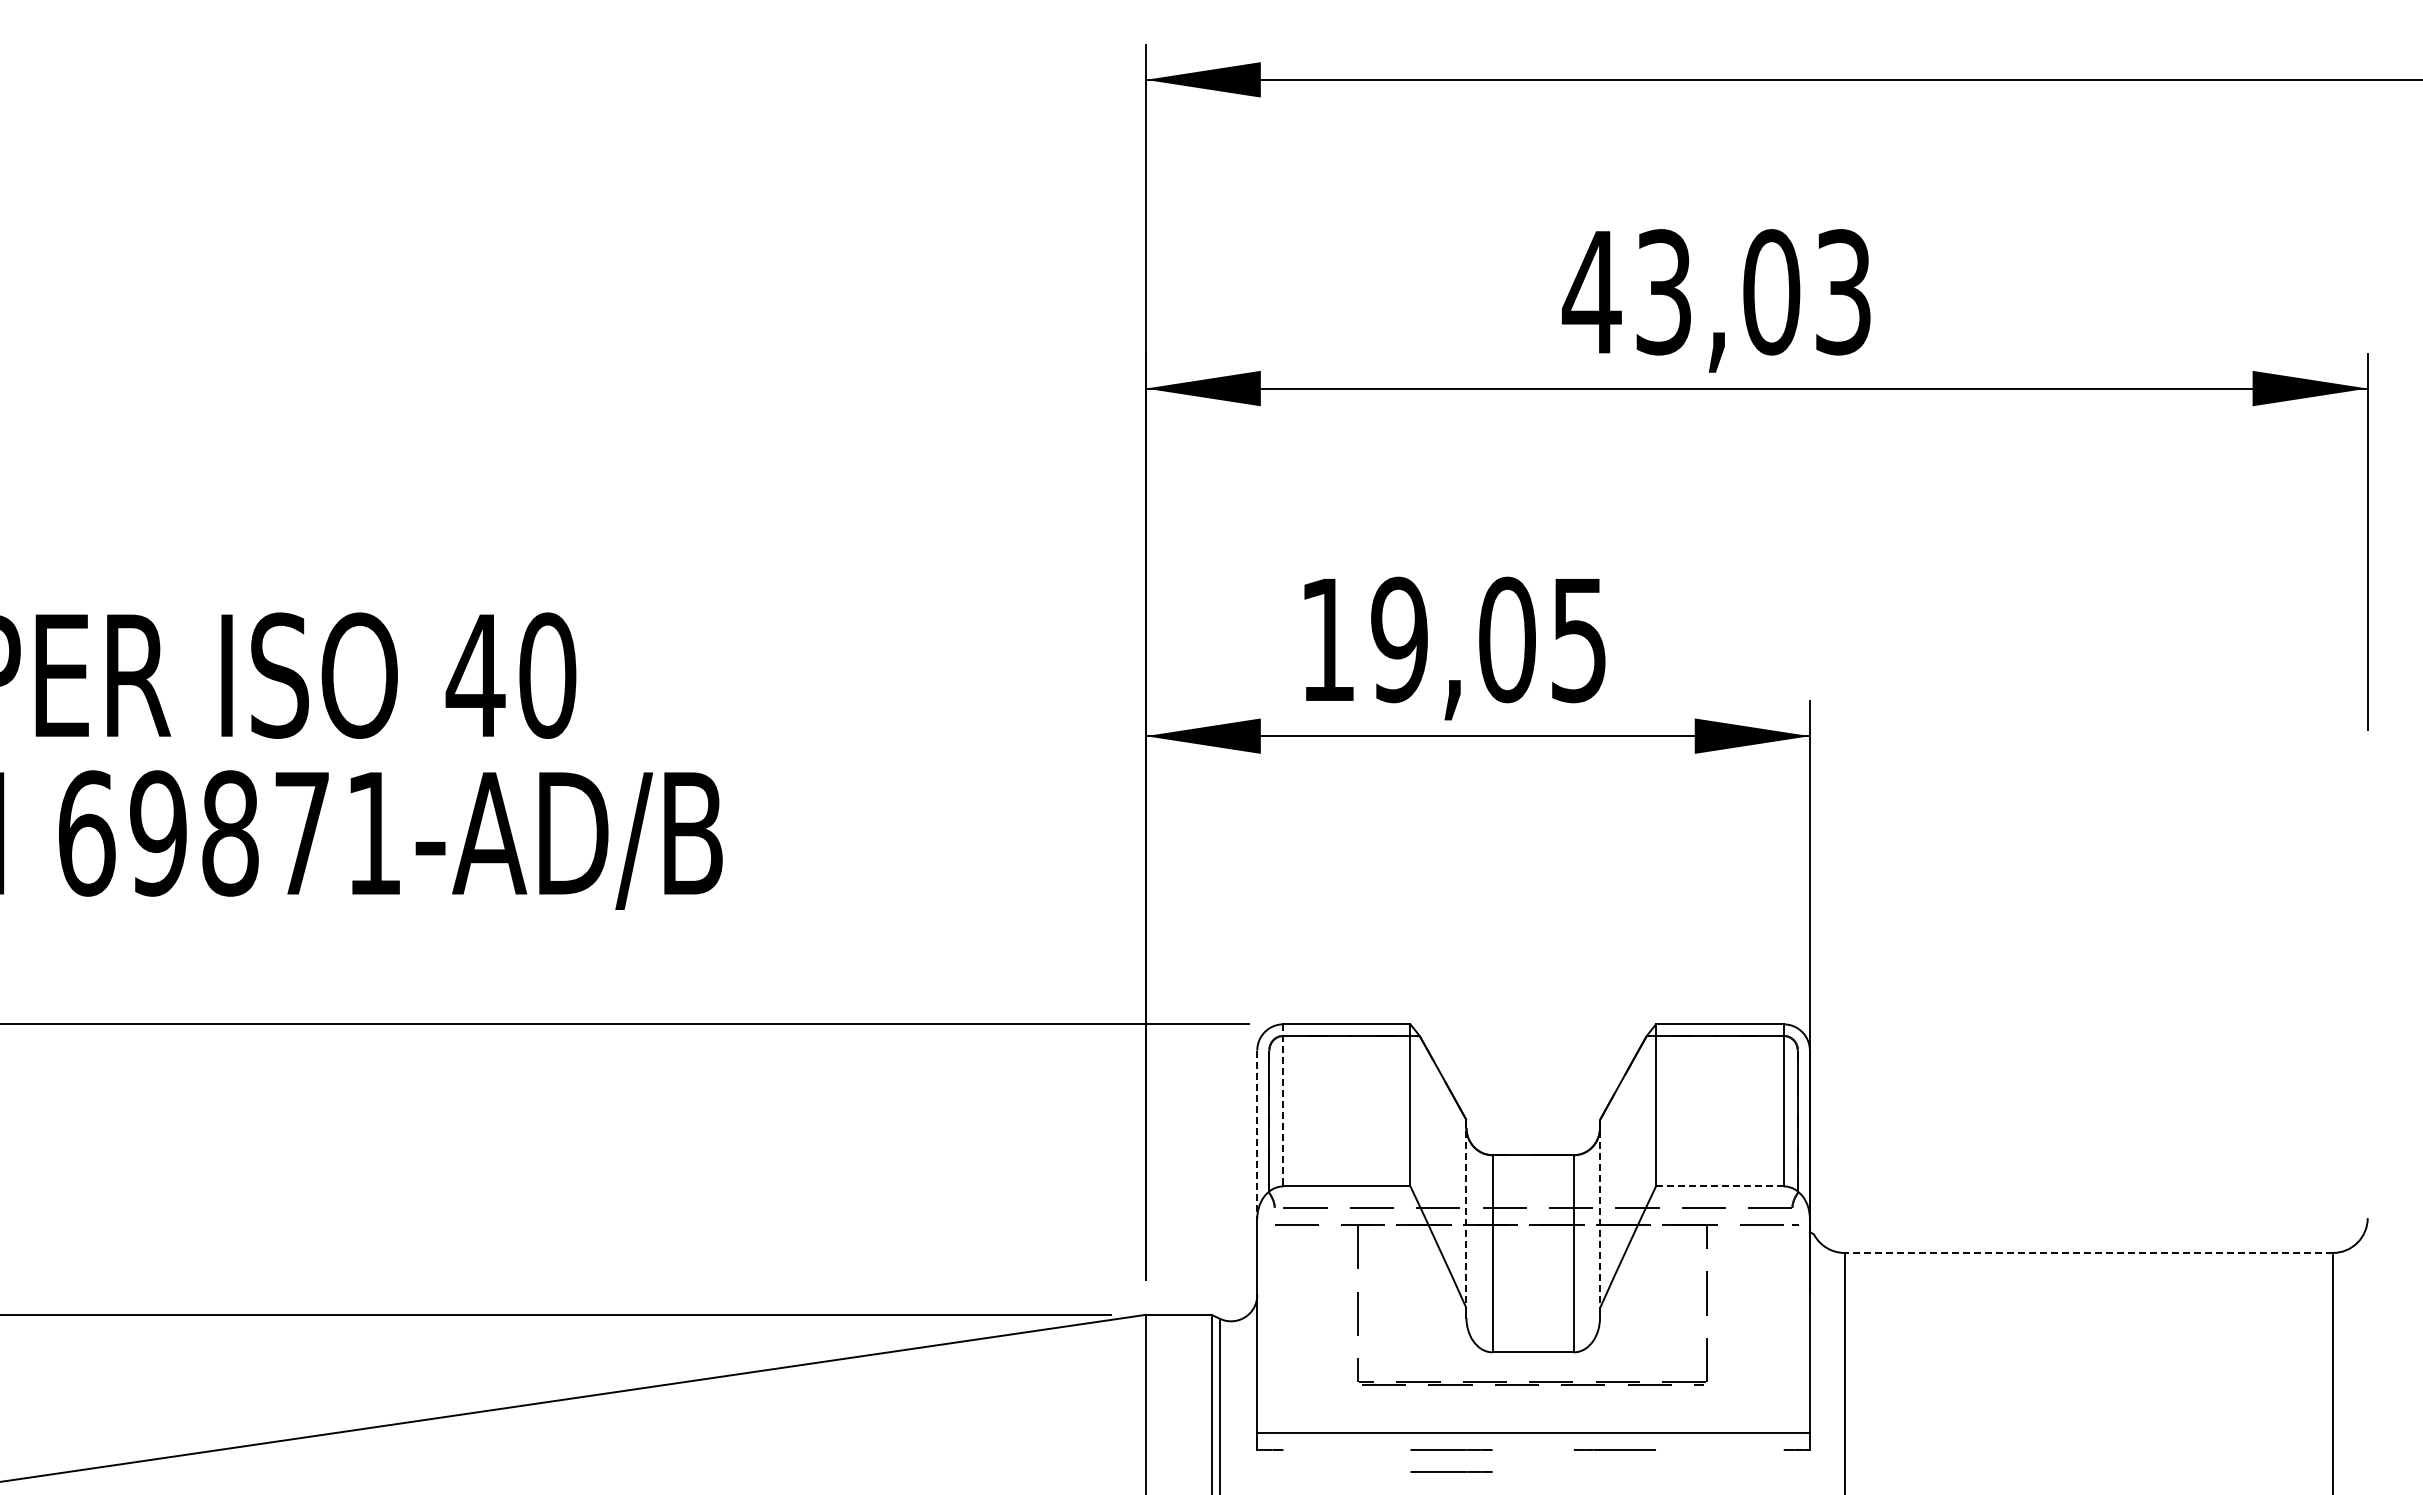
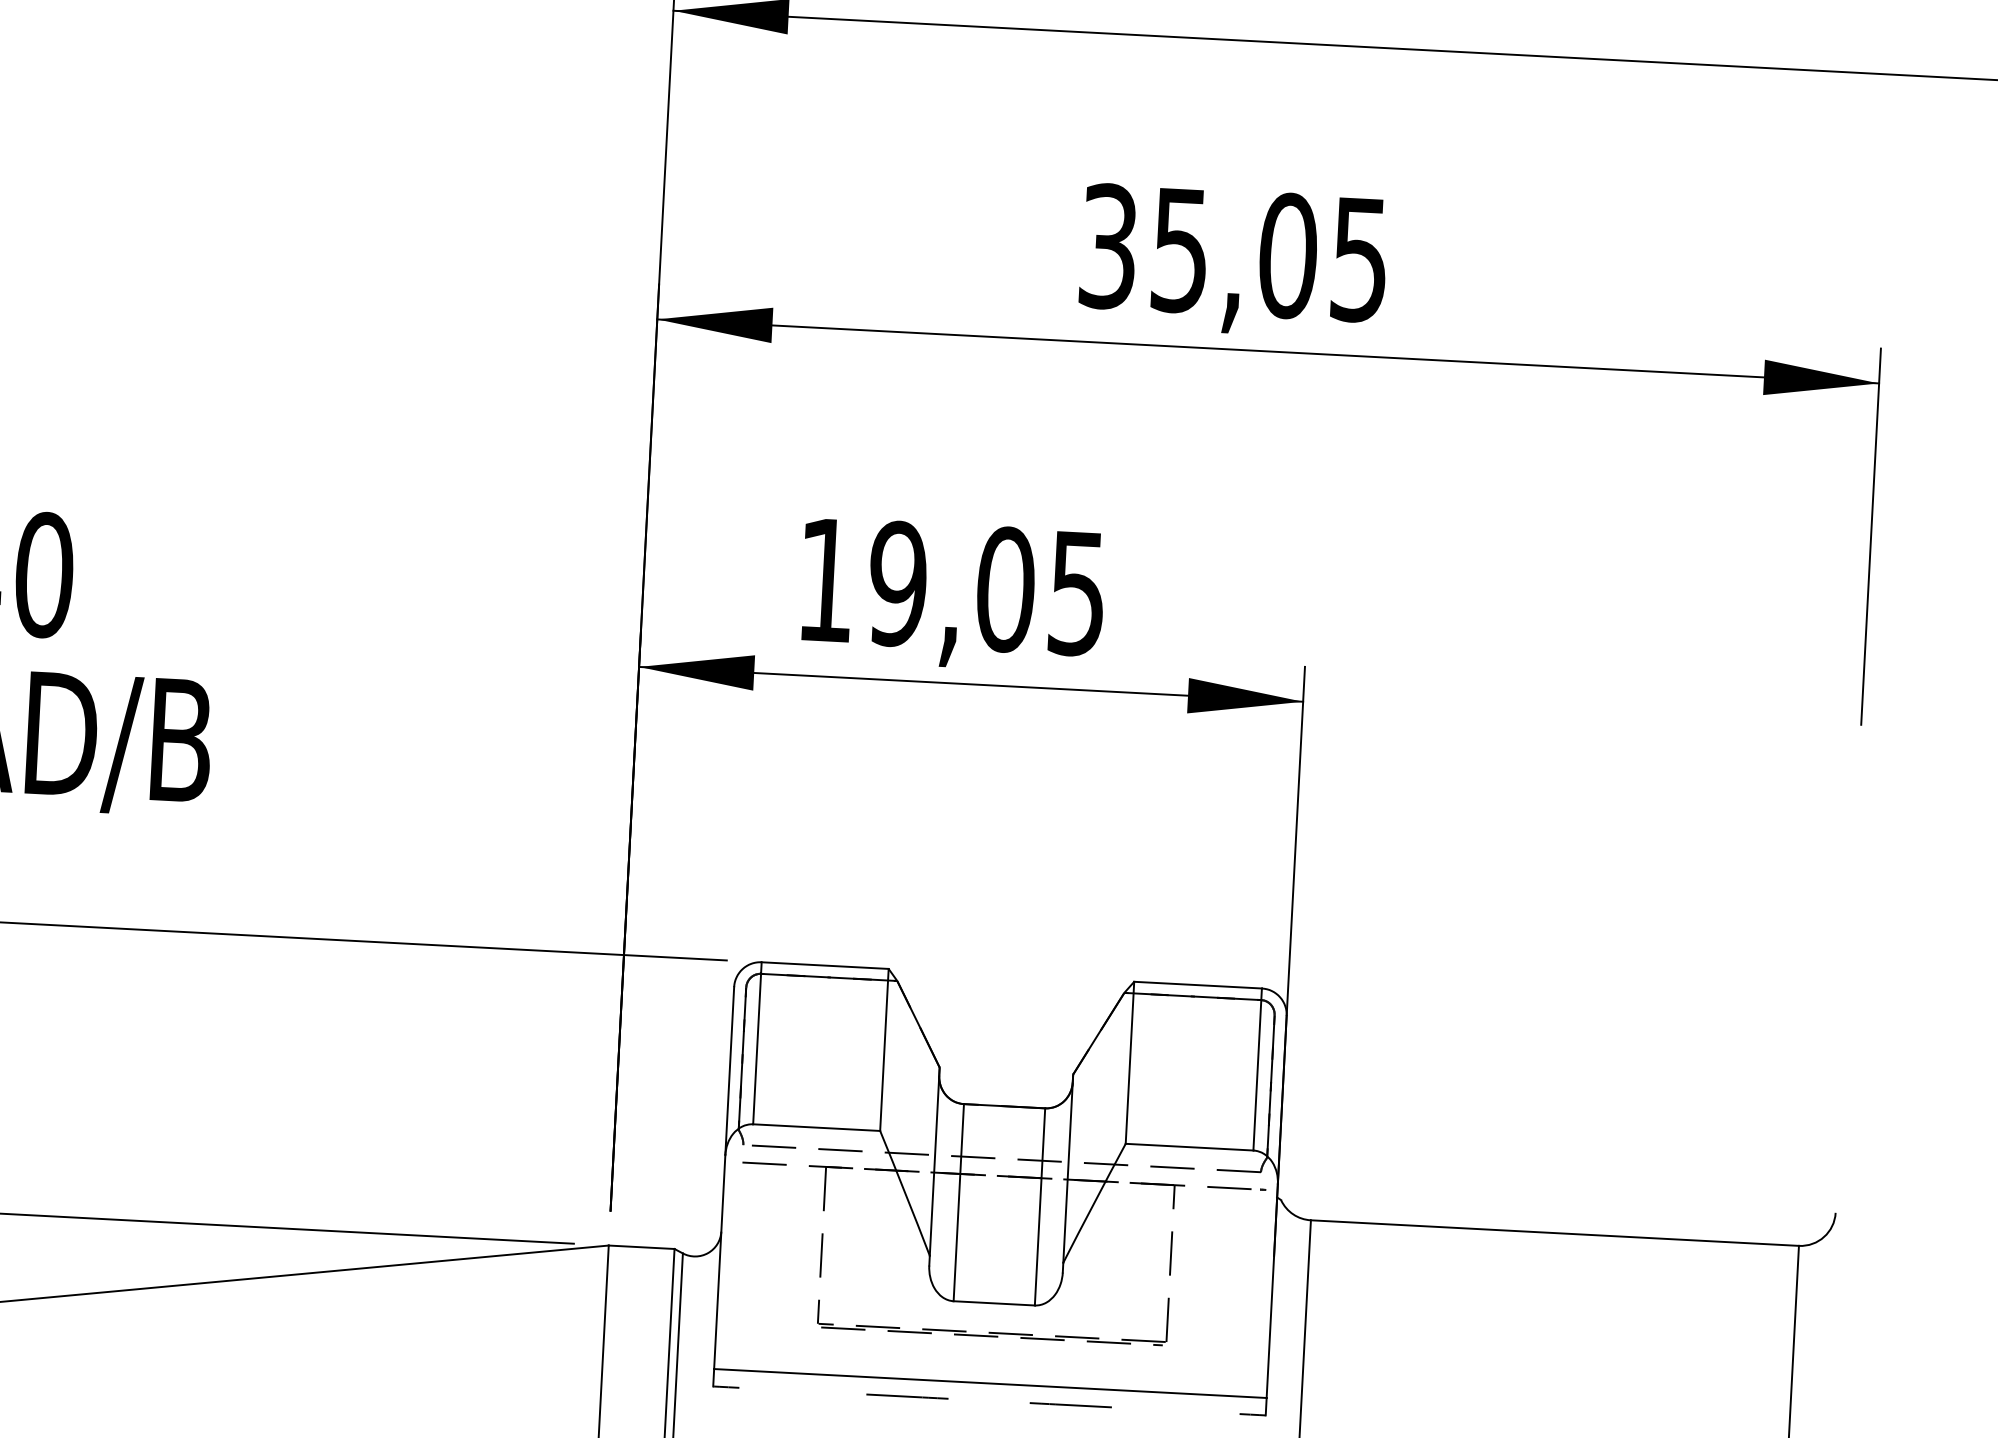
text: (1715, 292) -> (1232, 253), 43,03 -> 35,05
line: (1283, 1105) -> (757, 1043), dashed -> solid
line: (1257, 1135) -> (729, 1072), dashed -> solid
line: (1719, 1186) -> (1189, 1147), dashed -> solid
line: (1466, 1214) -> (934, 1161), dashed -> solid
line: (1600, 1214) -> (1068, 1169), dashed -> solid
line: (2088, 1252) -> (1554, 1232), dashed -> solid
line: (1451, 1471) -> (906, 1418), removed

